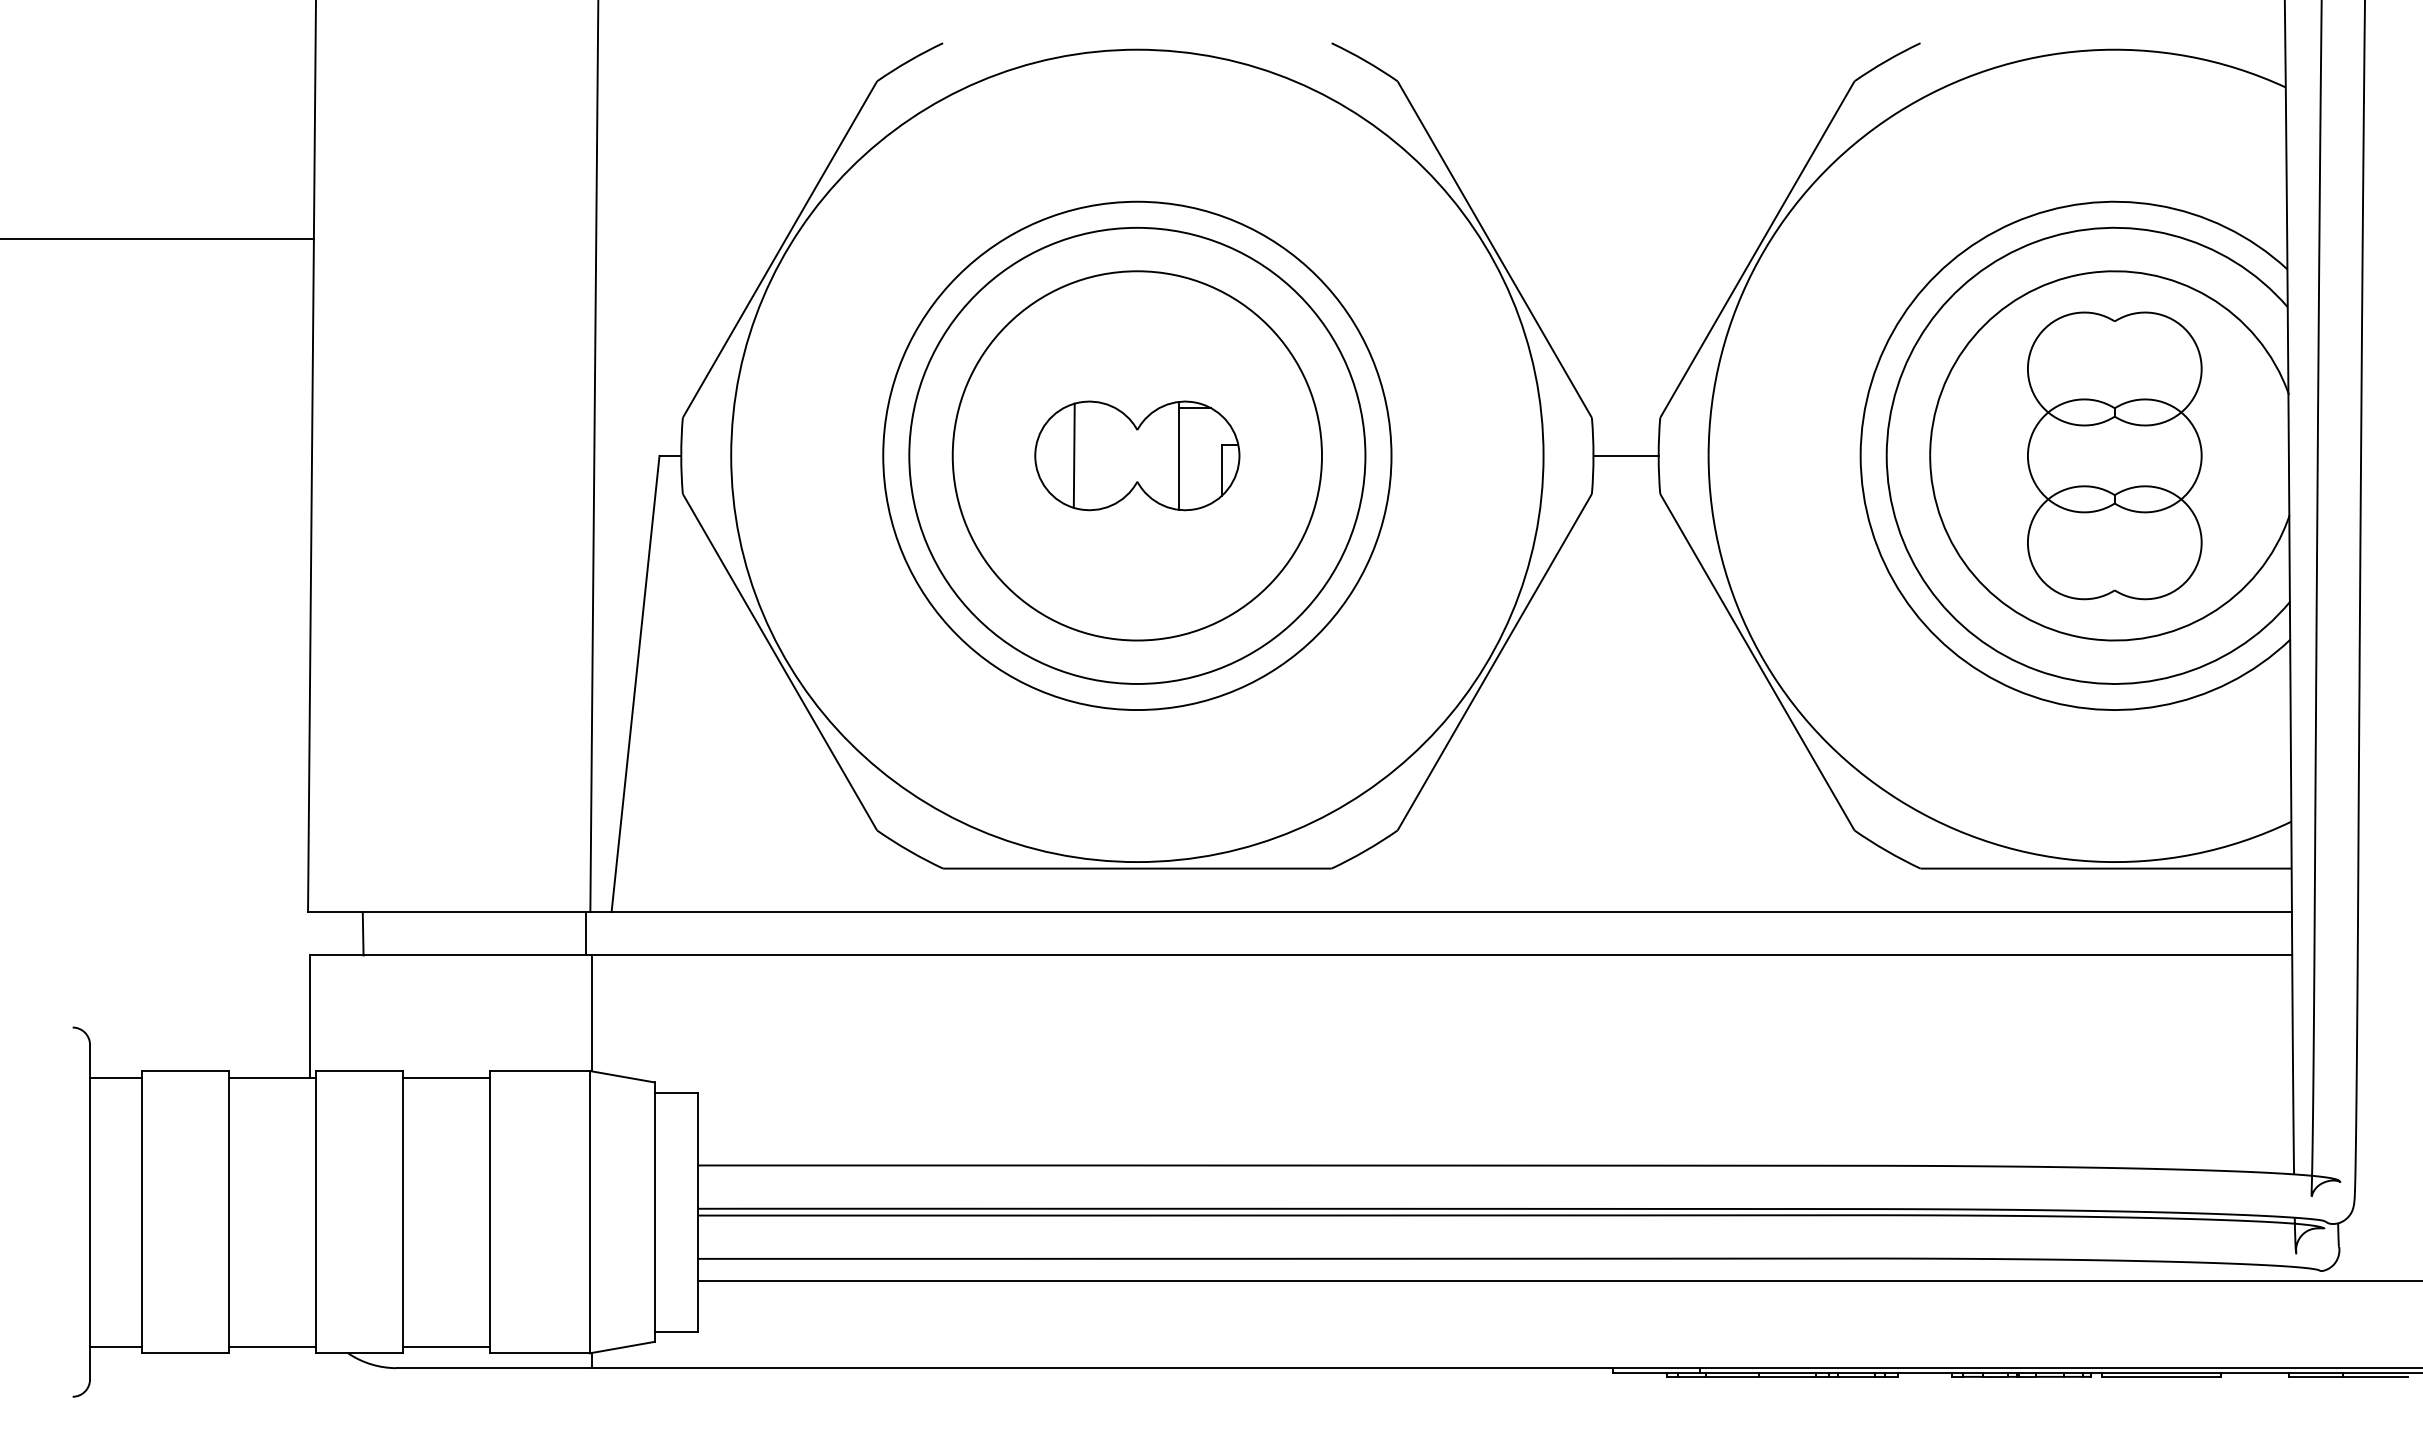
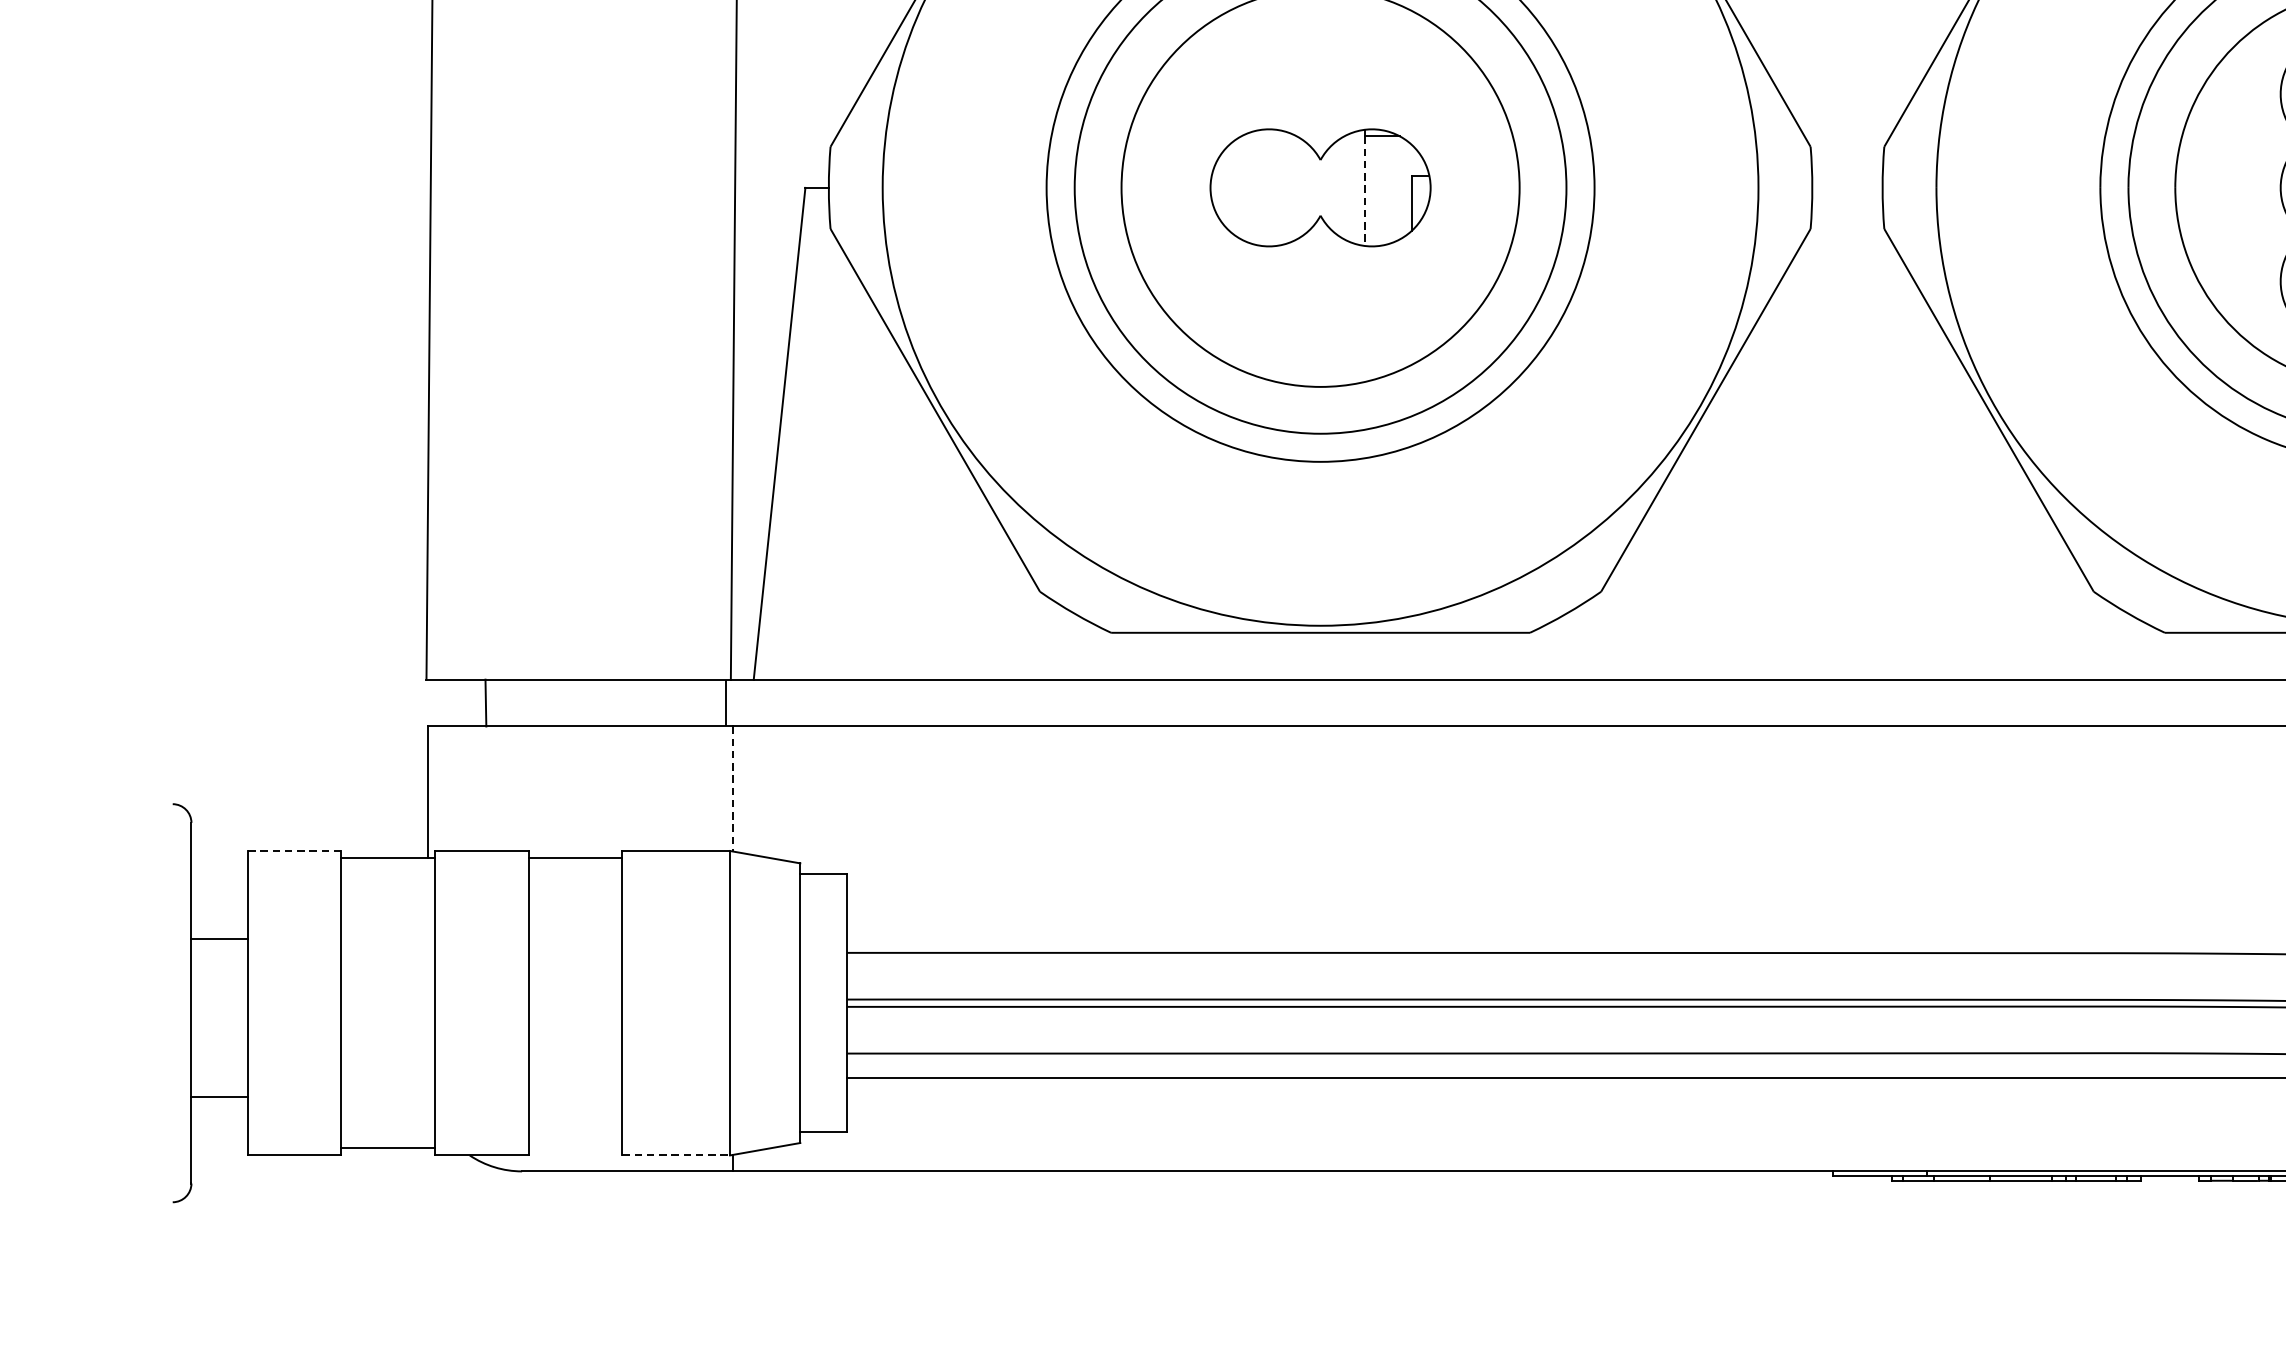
line: (1073, 455) -> (1251, 187), removed
line: (1625, 455) -> (1846, 187), removed
line: (1178, 458) -> (1364, 190), solid -> dashed
line: (592, 1013) -> (733, 789), solid -> dashed
line: (185, 1070) -> (294, 850), solid -> dashed
line: (116, 1077) -> (219, 938), moved
line: (116, 1346) -> (219, 1096), moved
line: (445, 1346) -> (574, 1148), removed
line: (539, 1353) -> (676, 1155), solid -> dashed

